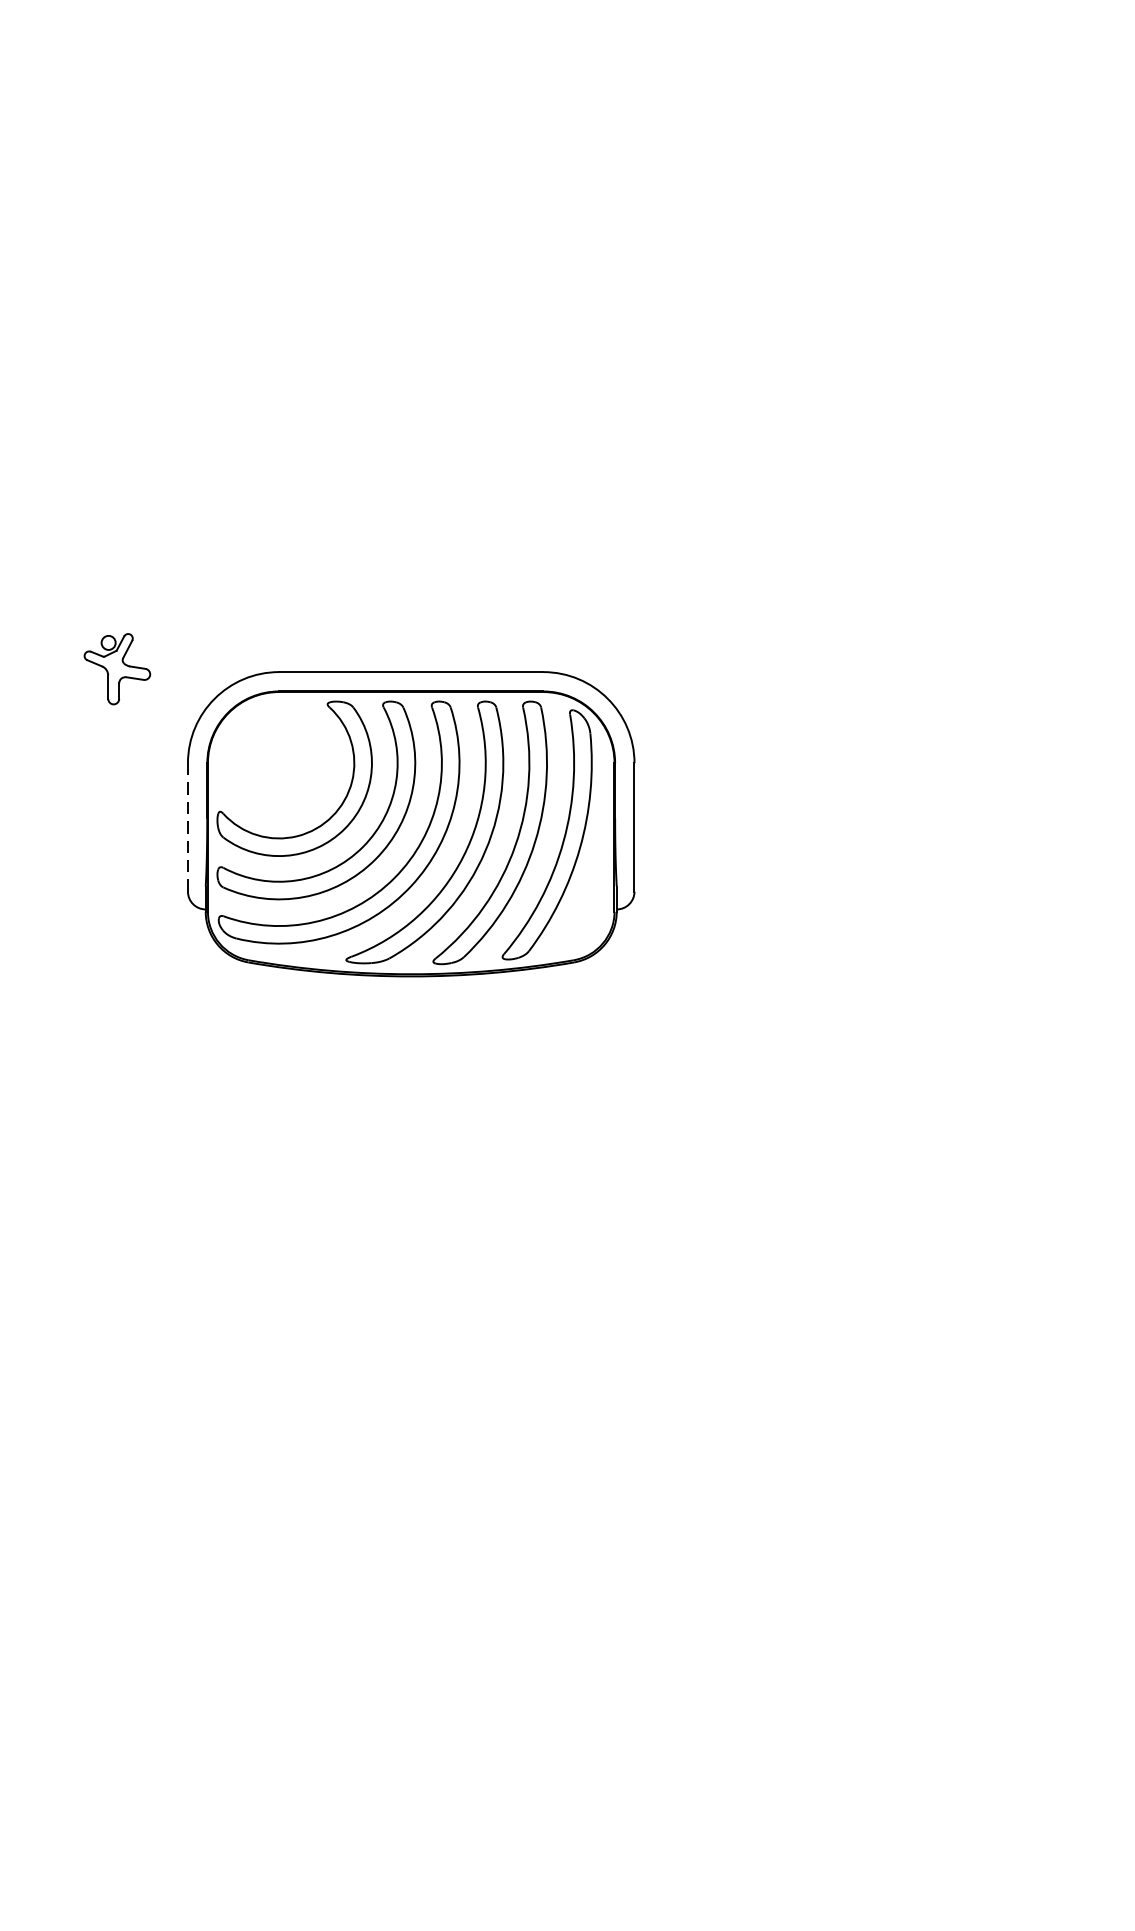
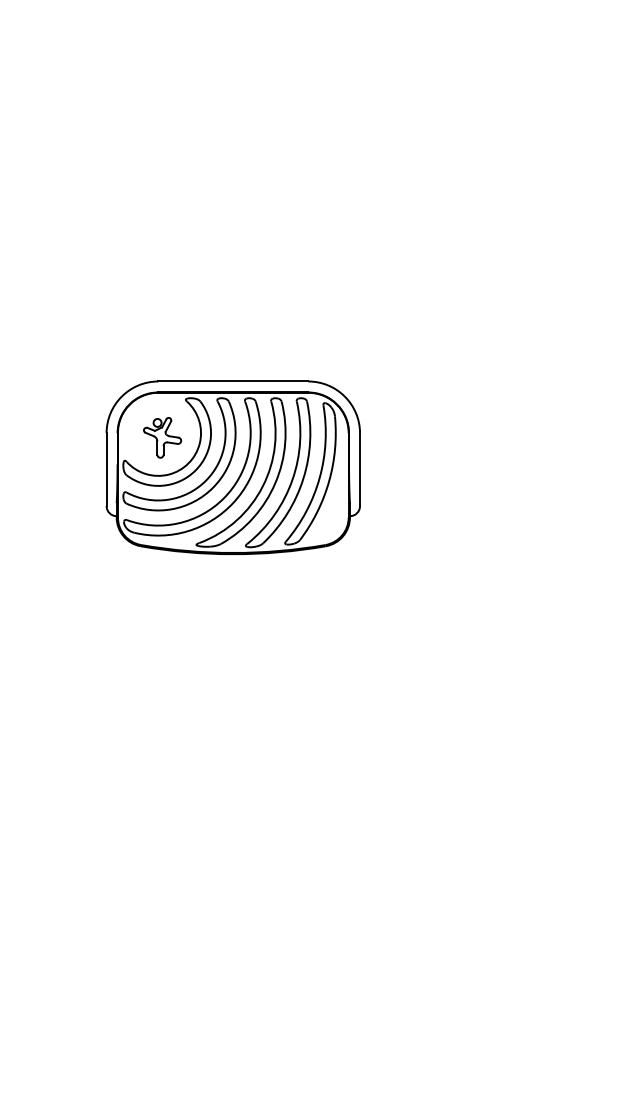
part: (117, 668) -> (162, 437), moved
line: (187, 827) -> (106, 469), dashed -> solid

